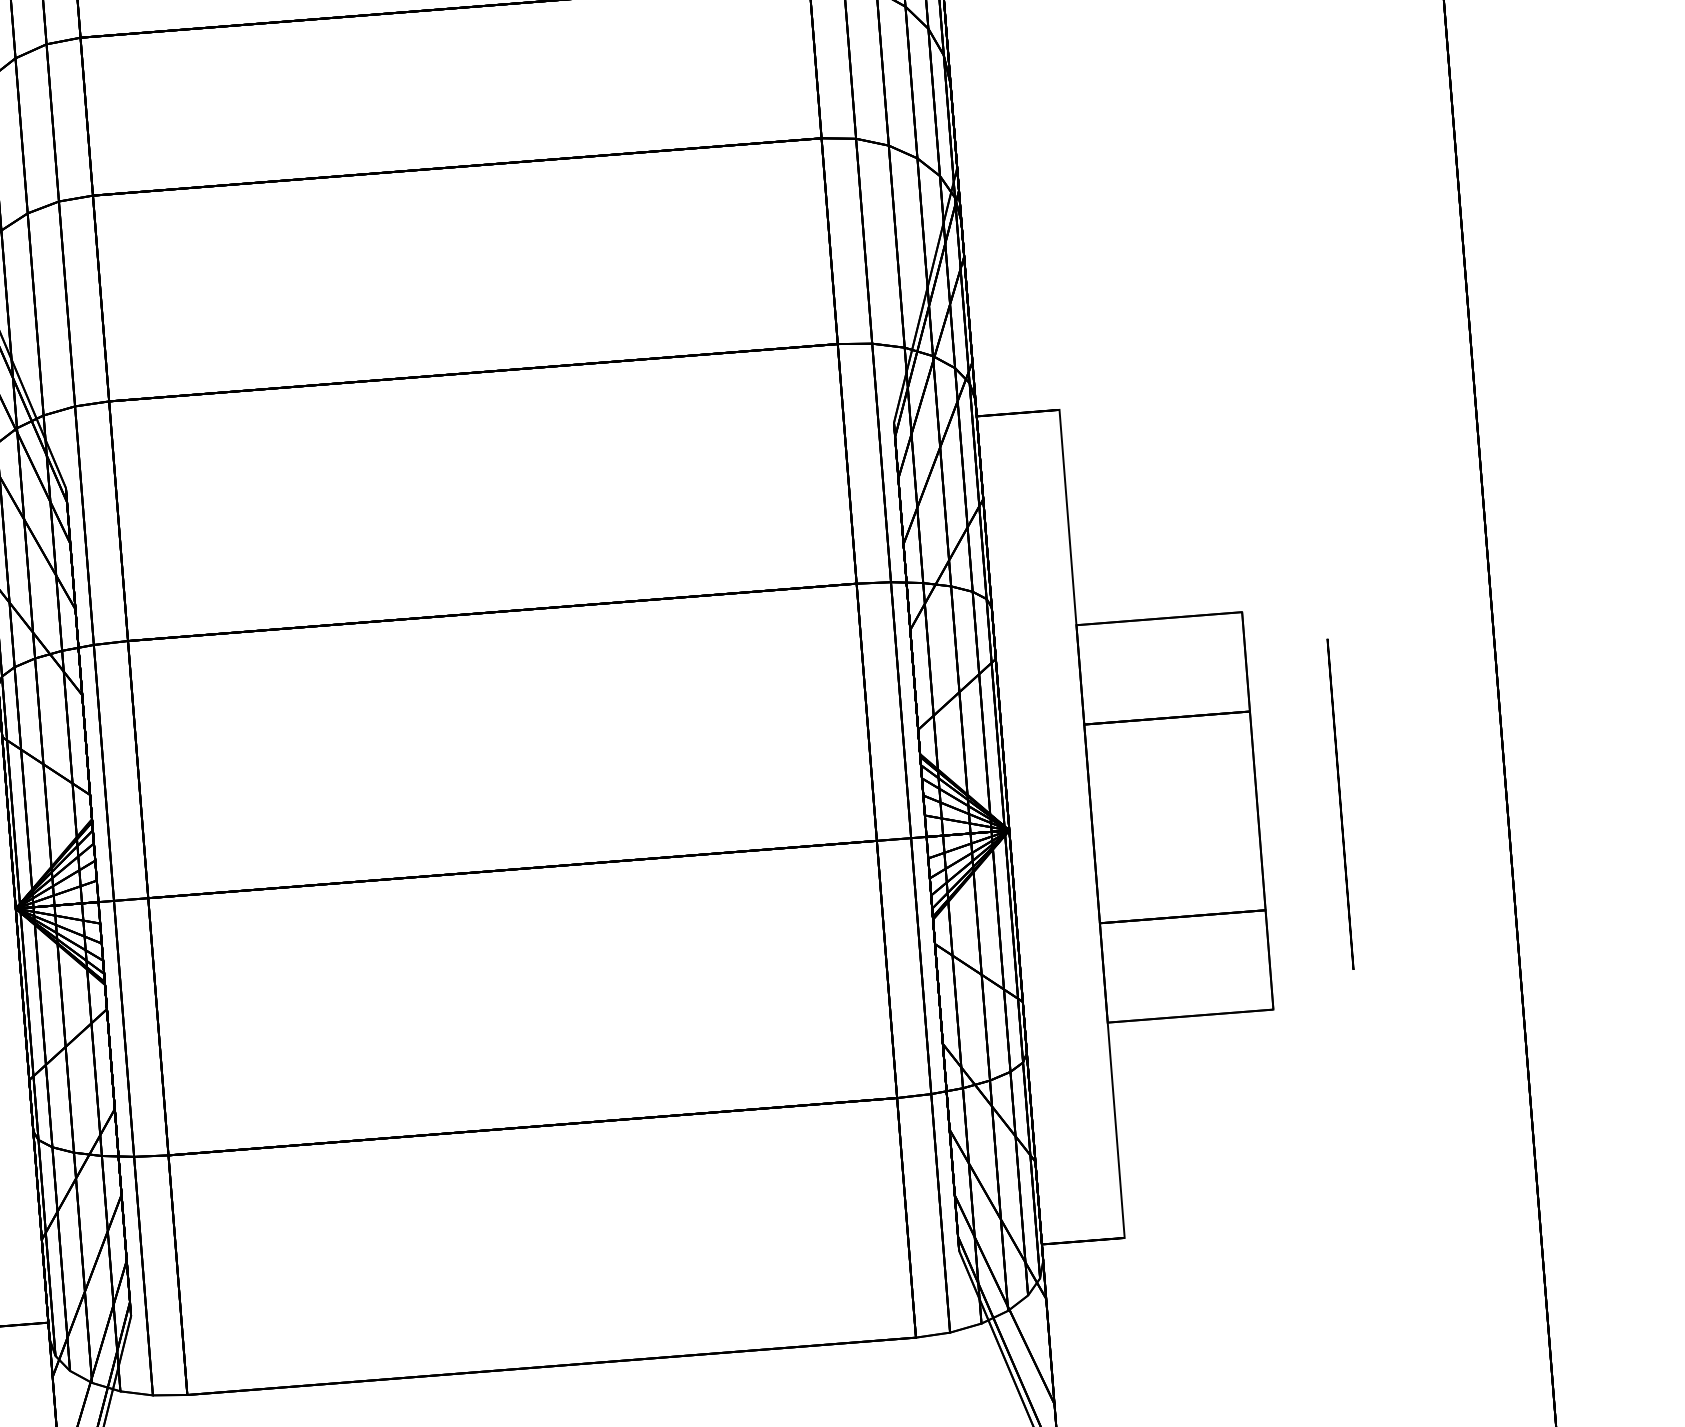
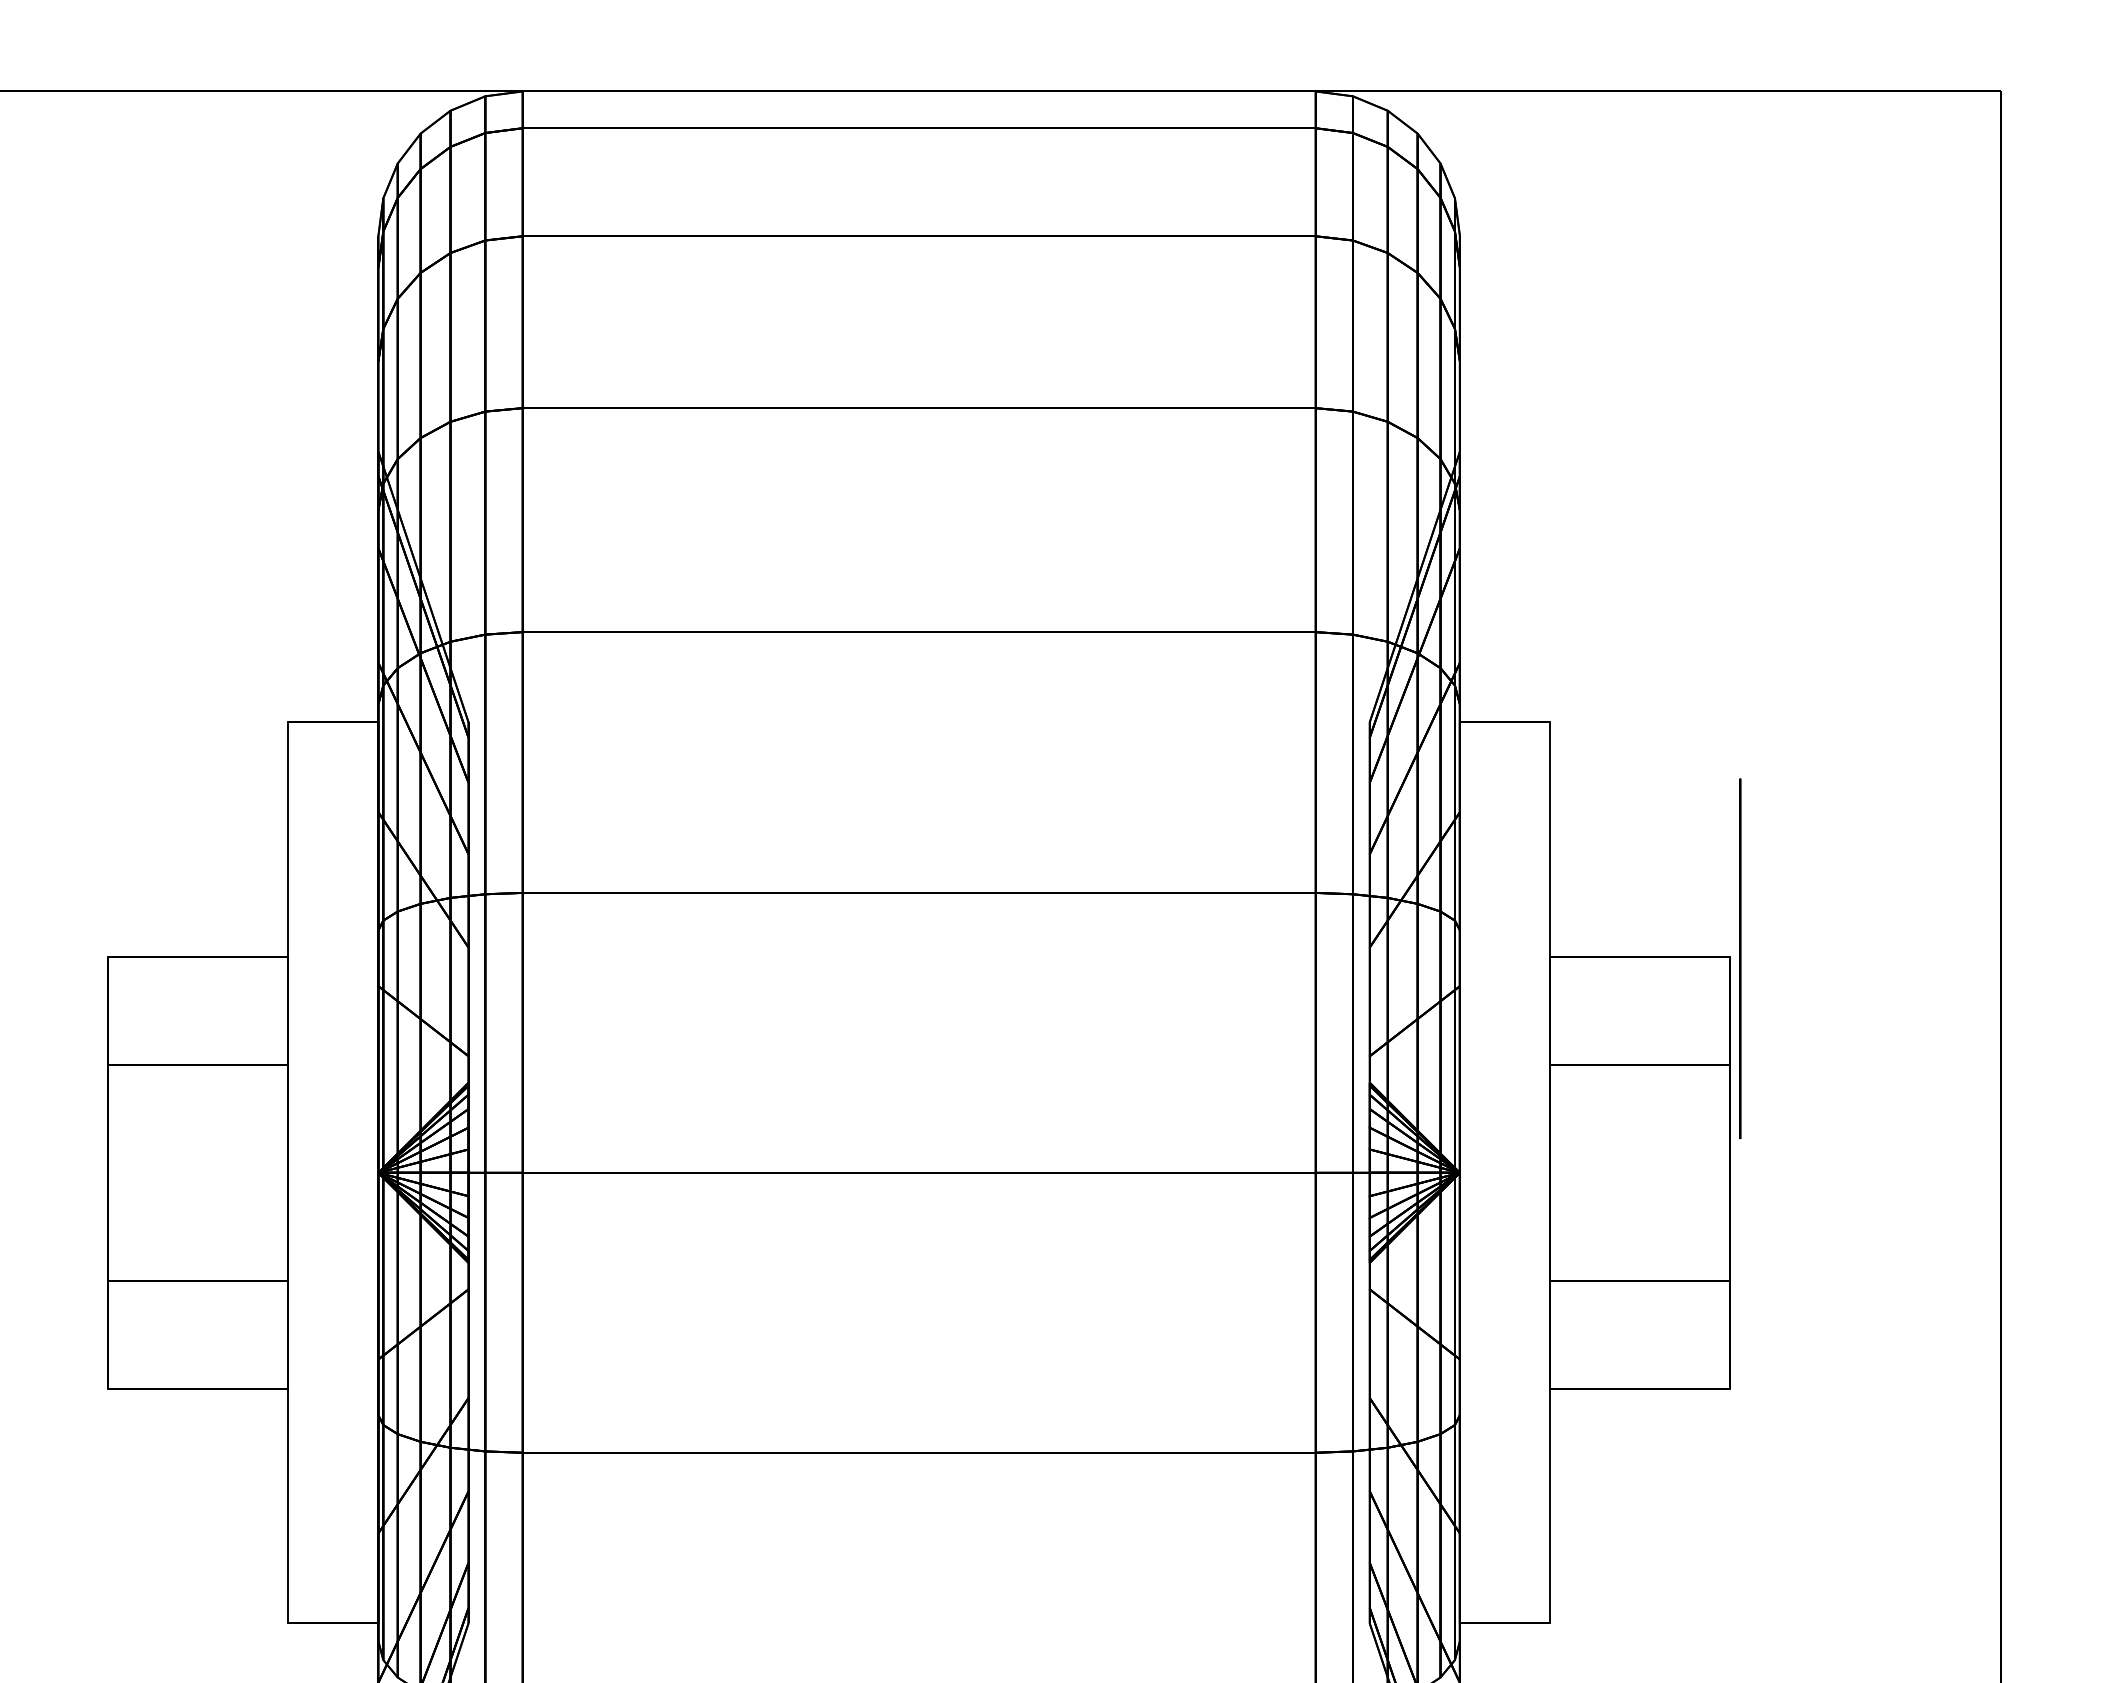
circle: (1340, 804) -> (1740, 958), moved

